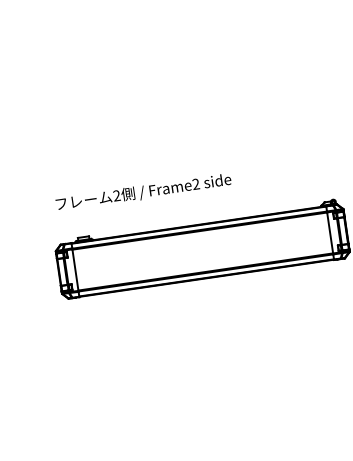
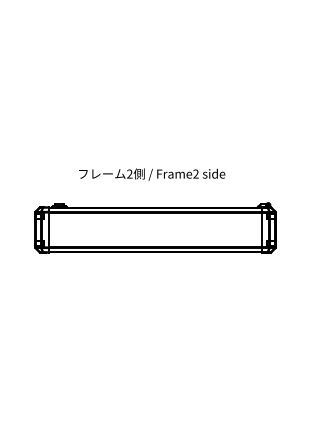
text: (144, 192) -> (152, 174), moved

